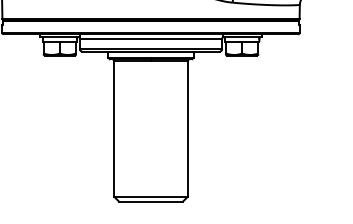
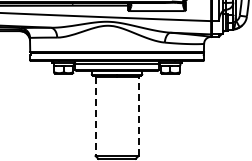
line: (114, 129) -> (95, 116), solid -> dashed
line: (187, 129) -> (138, 116), solid -> dashed

